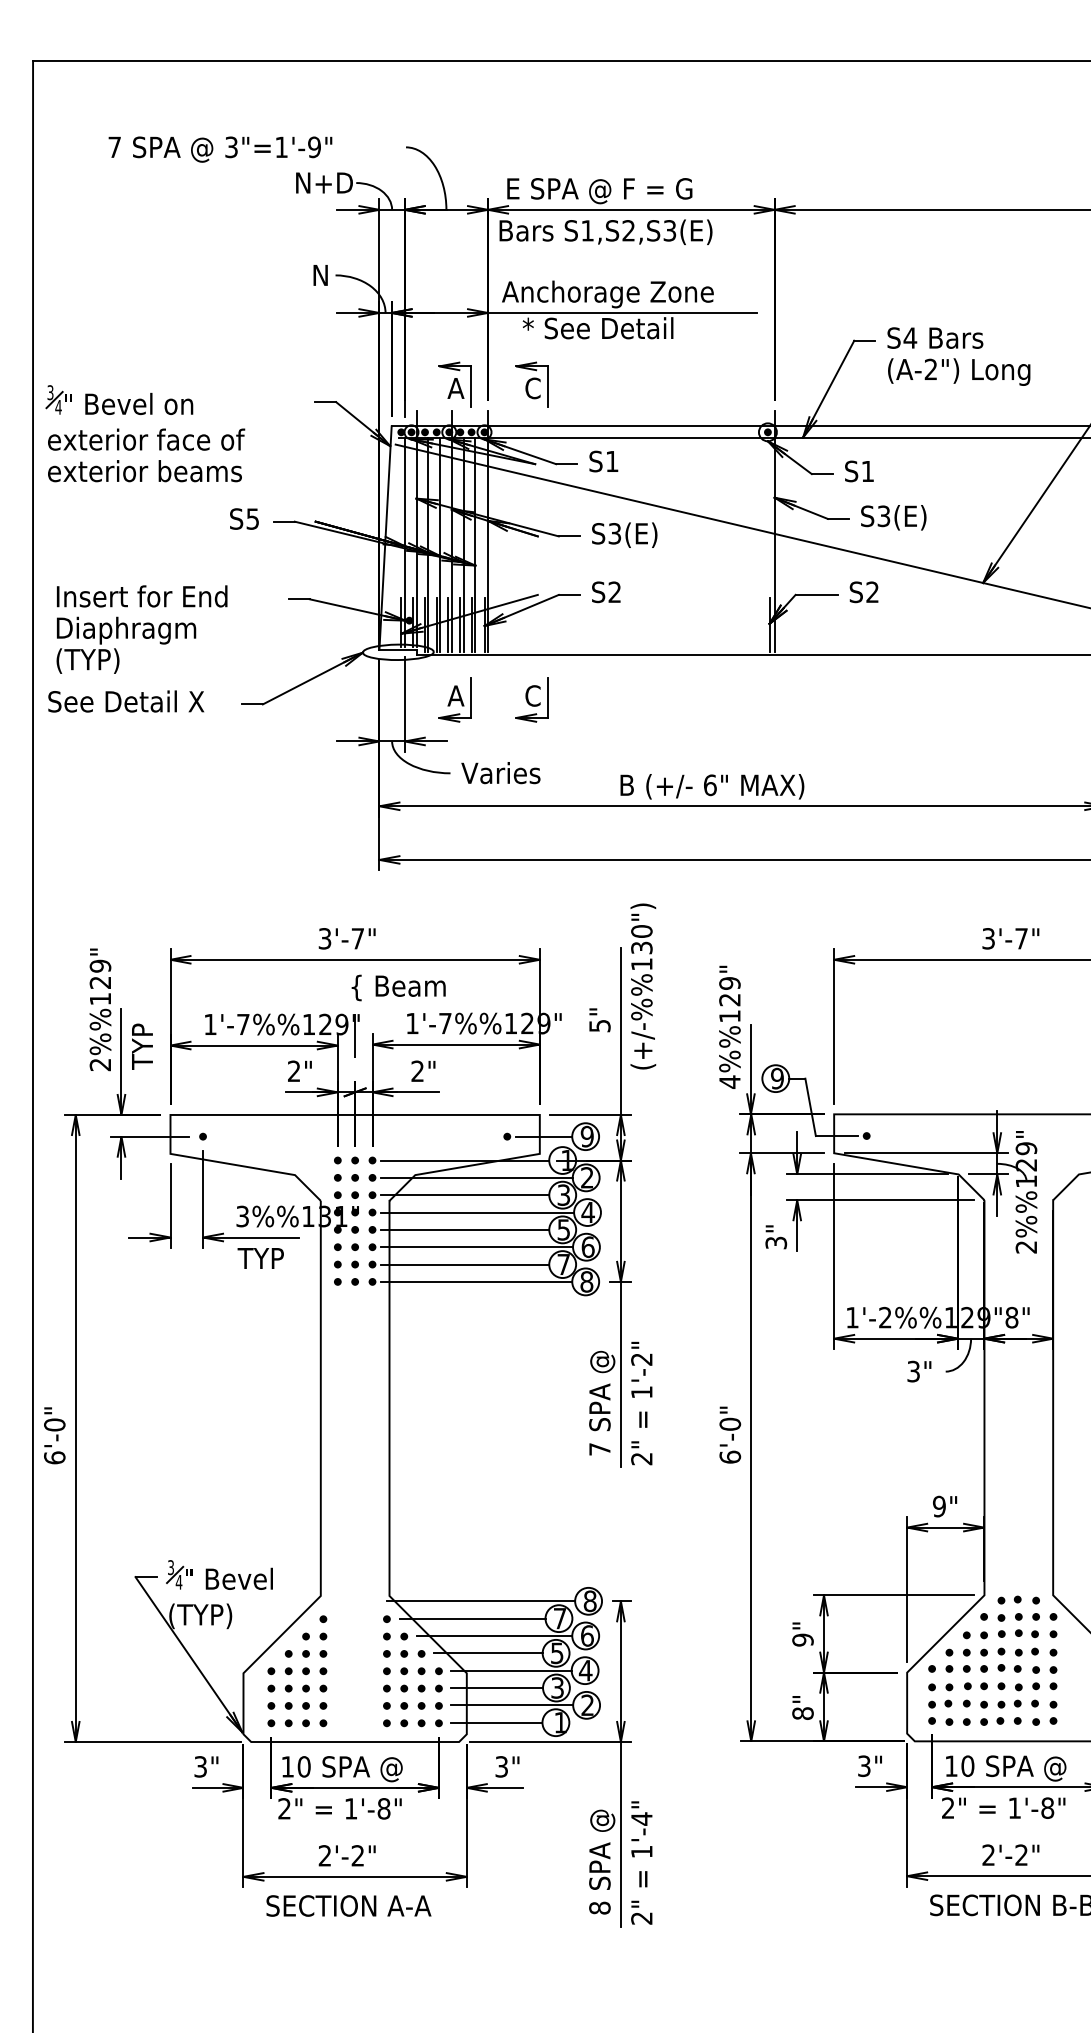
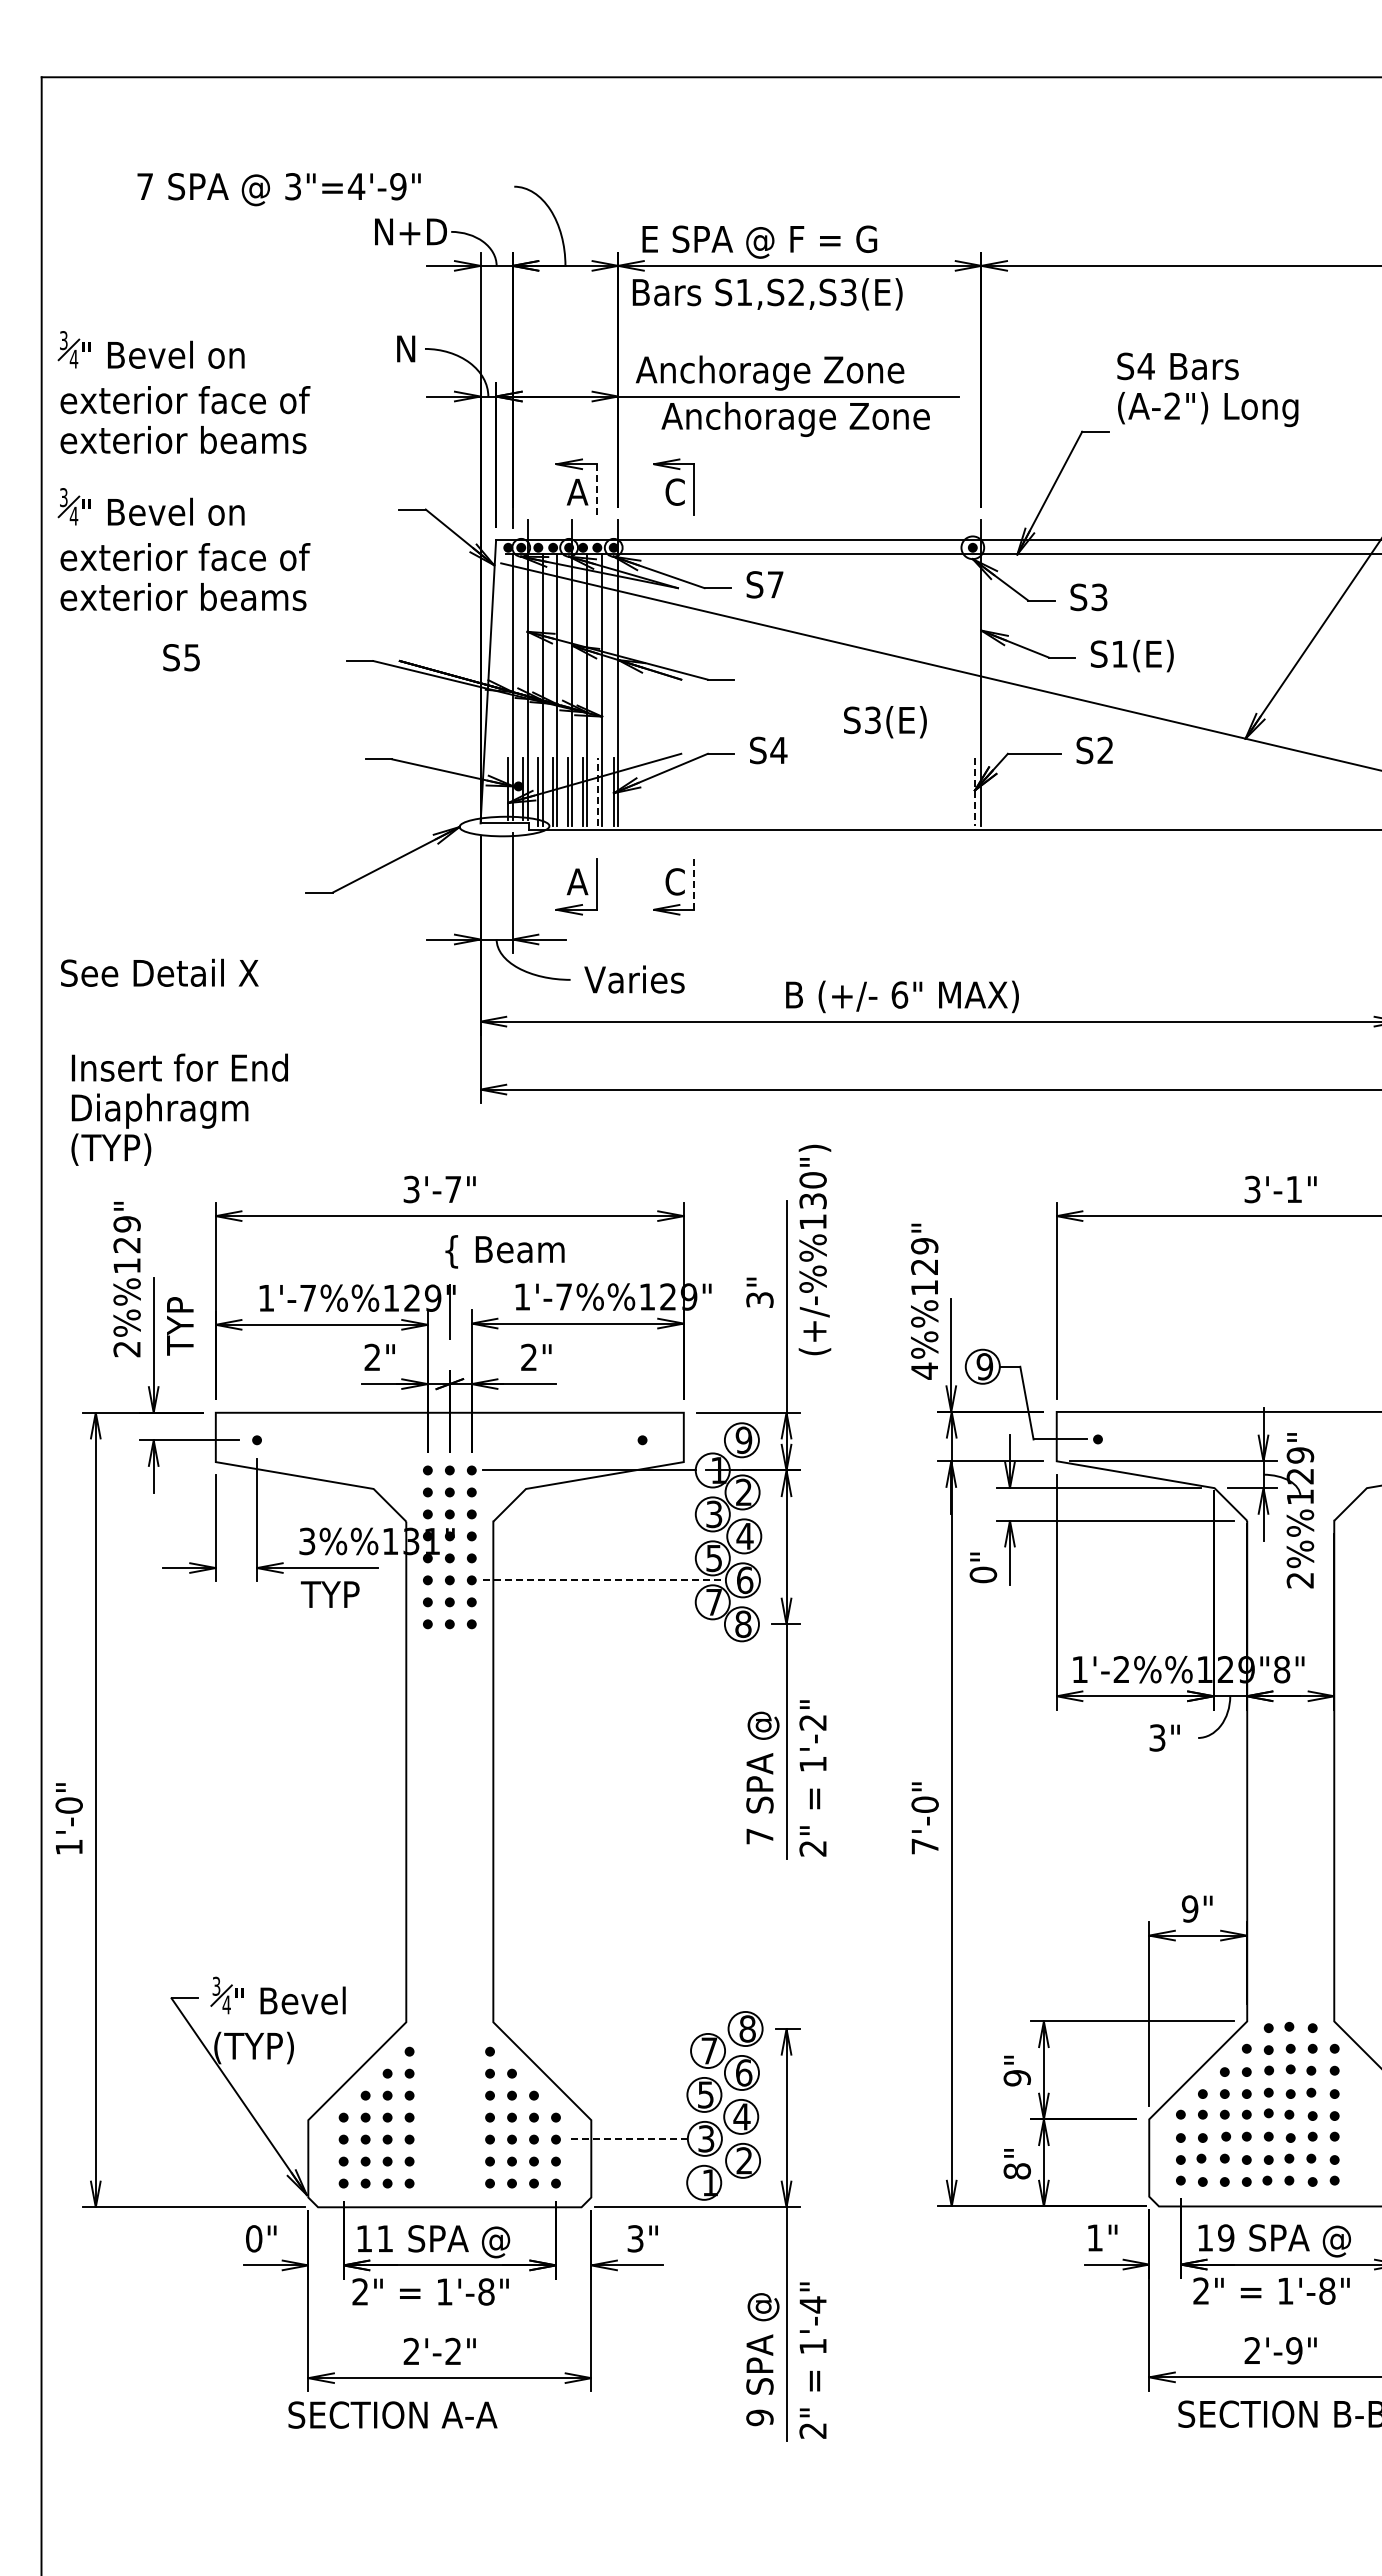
text: (281, 147) -> (356, 186), 3"=1'-9" -> 3"=4'-9"
part: (144, 309) -> (183, 392), added
text: (627, 331) -> (795, 419), * See Detail -> Anchorage Zone
text: (958, 356) -> (1207, 389), moved
line: (470, 386) -> (596, 489), solid -> dashed
text: (612, 461) -> (775, 584), S1 -> S7
text: (867, 471) -> (1099, 597), S1 -> S3
text: (883, 515) -> (1119, 653), S3(E) -> S1(E)
text: (244, 518) -> (181, 657), moved
text: (624, 535) -> (885, 722), moved
text: (614, 591) -> (778, 749), S2 -> S4
line: (471, 624) -> (597, 791), solid -> dashed
line: (769, 625) -> (974, 792), solid -> dashed
text: (141, 629) -> (179, 1109), moved
line: (548, 698) -> (694, 884), solid -> dashed
text: (126, 701) -> (159, 972), moved
text: (1020, 938) -> (1293, 1189), 3'-7" -> 3'-1"
text: (599, 1025) -> (759, 1299), 5" -> 3"
line: (543, 1136) -> (688, 1440), removed
line: (476, 1177) -> (603, 1492), removed
line: (464, 1195) -> (588, 1514), removed
line: (477, 1212) -> (604, 1536), removed
line: (464, 1229) -> (588, 1558), removed
text: (776, 1242) -> (983, 1574), 3" -> 0"
line: (477, 1247) -> (604, 1580), solid -> dashed
line: (464, 1264) -> (588, 1602), removed
line: (476, 1282) -> (603, 1624), removed
text: (729, 1457) -> (924, 1846), 6'-0" -> 7'-0"
text: (54, 1458) -> (68, 1847), 6'-0" -> 1'-0"
line: (481, 1601) -> (609, 2029), removed
line: (472, 1618) -> (598, 2050), removed
line: (494, 1635) -> (626, 2072), removed
line: (488, 1652) -> (618, 2094), removed
line: (511, 1670) -> (647, 2116), removed
line: (496, 1687) -> (629, 2138), solid -> dashed
line: (511, 1705) -> (648, 2160), removed
line: (496, 1722) -> (628, 2182), removed
text: (863, 1765) -> (1094, 2237), 3" -> 1"
text: (968, 1765) -> (1226, 2237), 10 -> 19
text: (201, 1766) -> (254, 2238), 3" -> 0"
text: (304, 1766) -> (385, 2238), 10 -> 11
text: (1021, 1855) -> (1294, 2350), 2'-2" -> 2'-9"
text: (348, 1905) -> (392, 2414), moved
text: (599, 1907) -> (759, 2417), 8 -> 9

